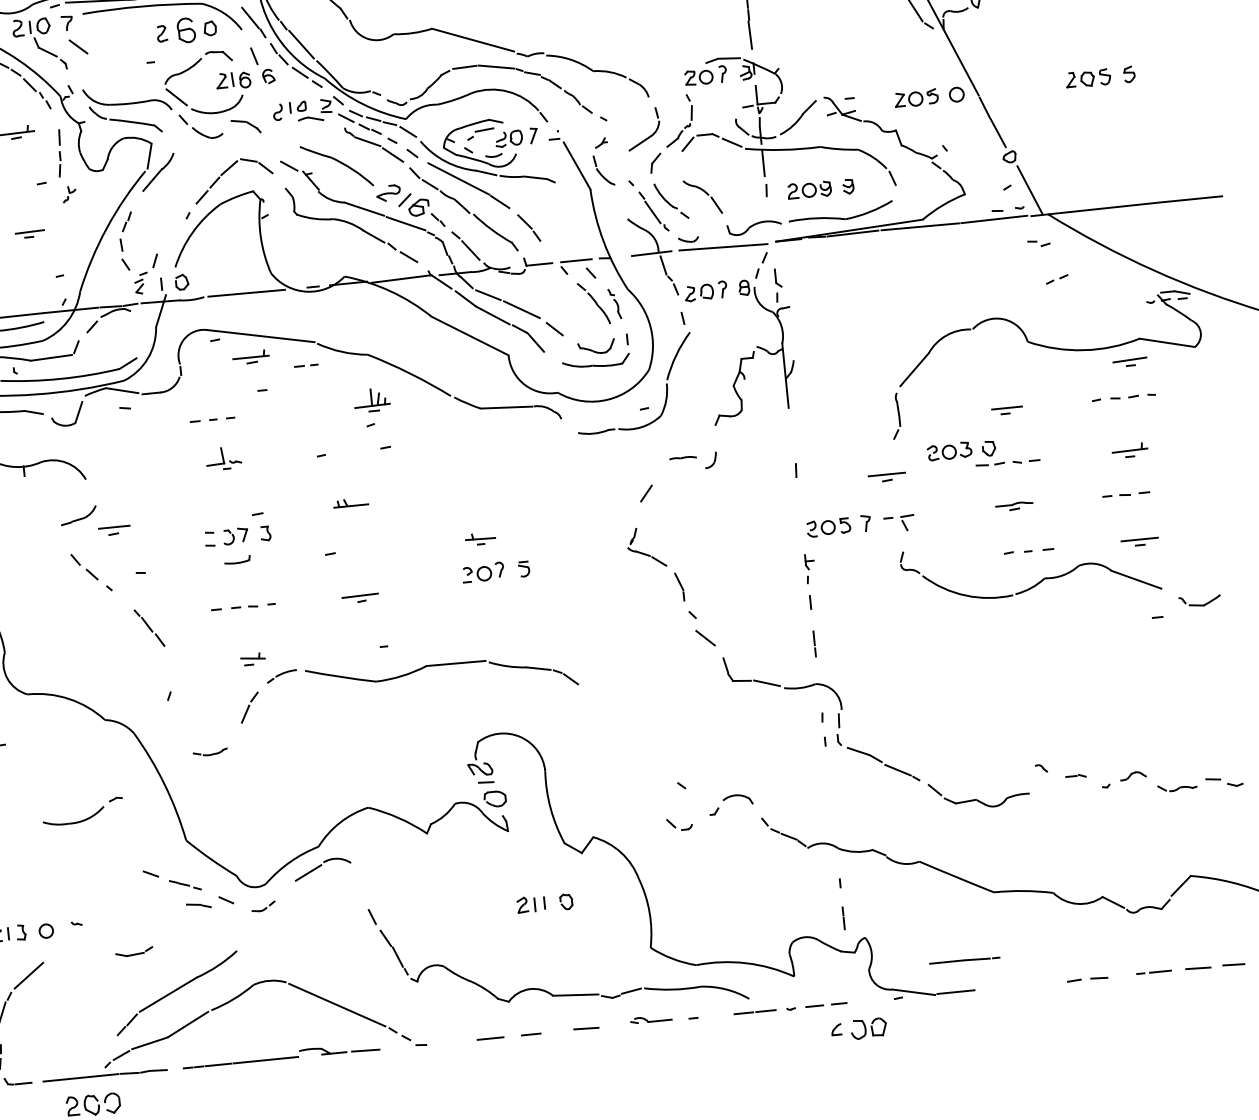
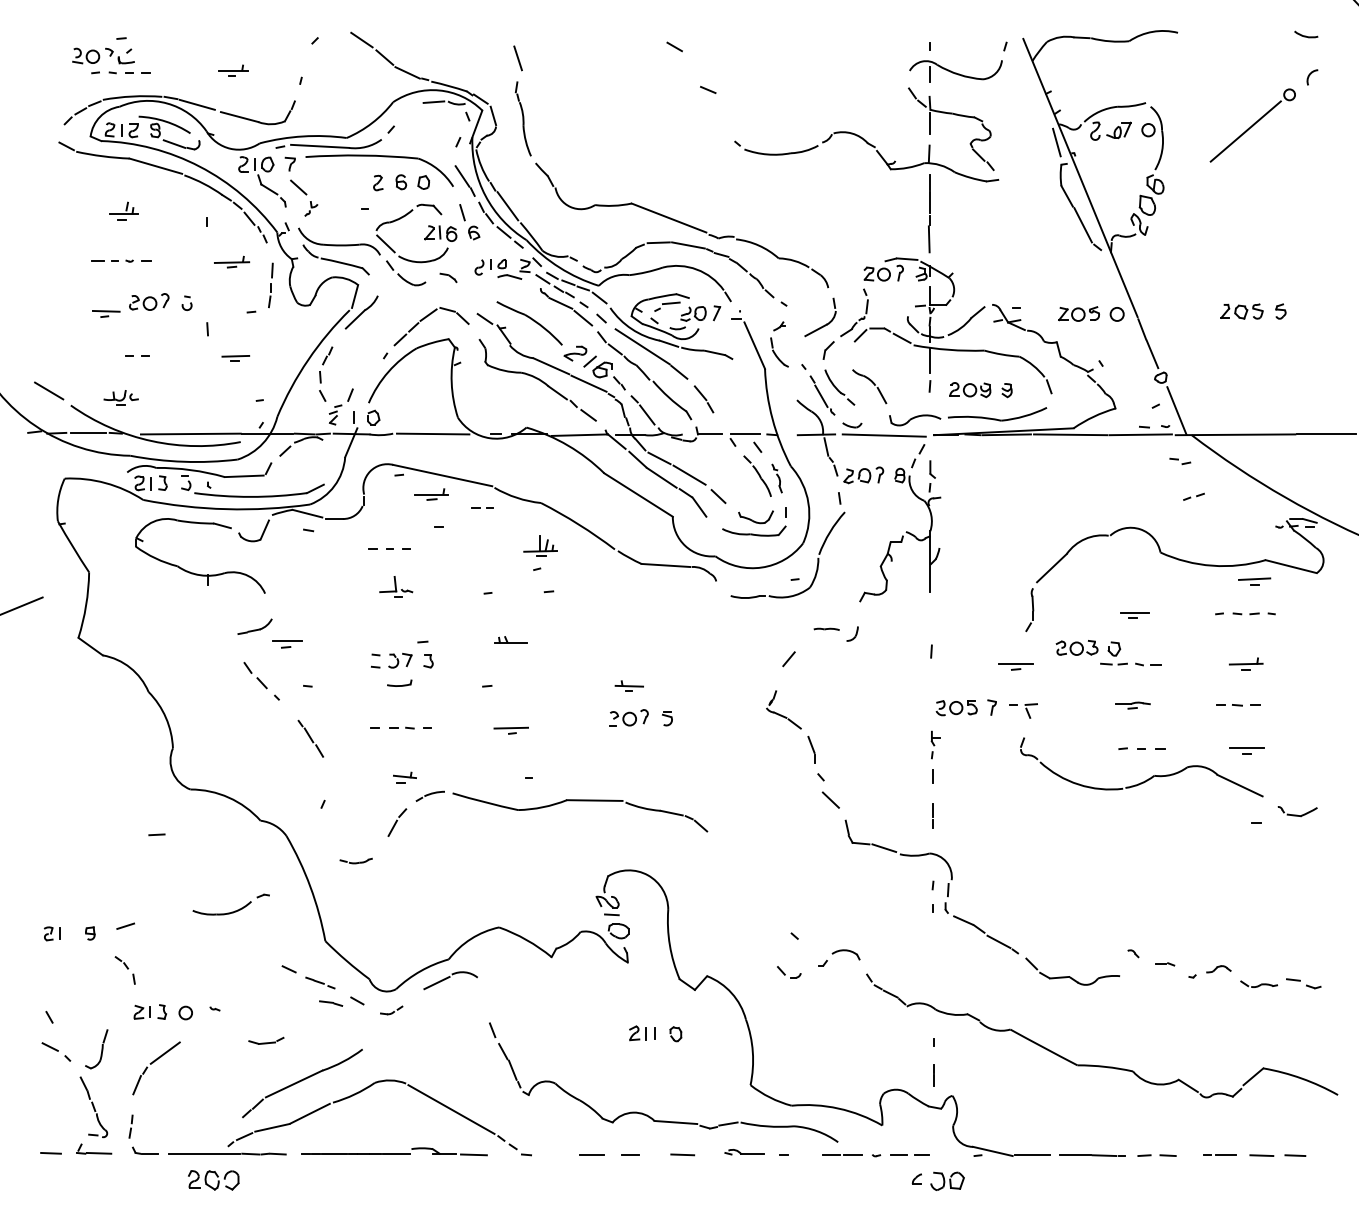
part: (186, 30) -> (401, 182), size x0.62
part: (246, 126) -> (448, 277), size x0.62
part: (69, 194) -> (311, 208), moved
line: (964, 960) -> (1092, 1155), moved

